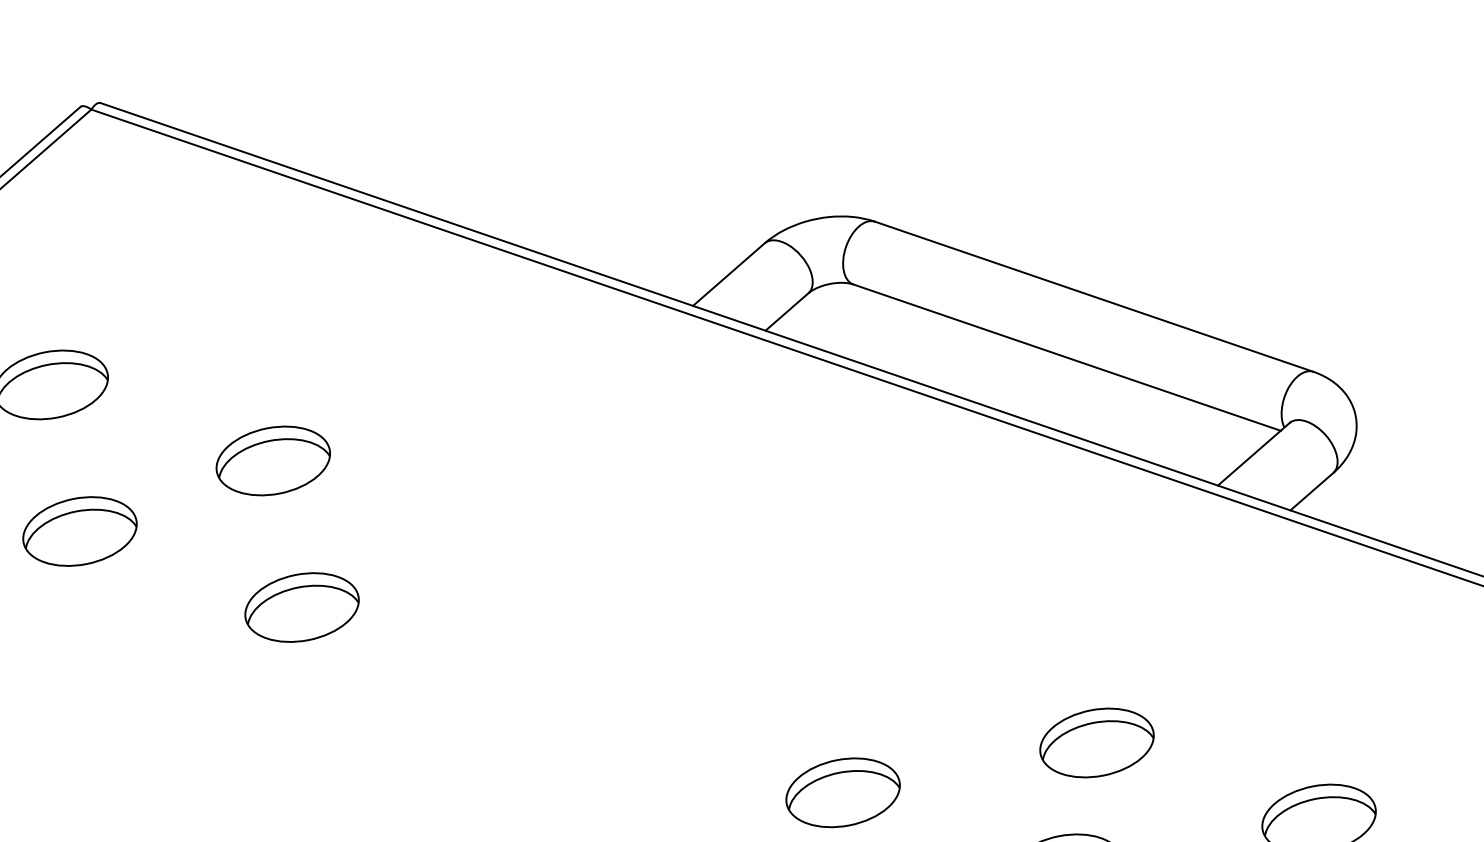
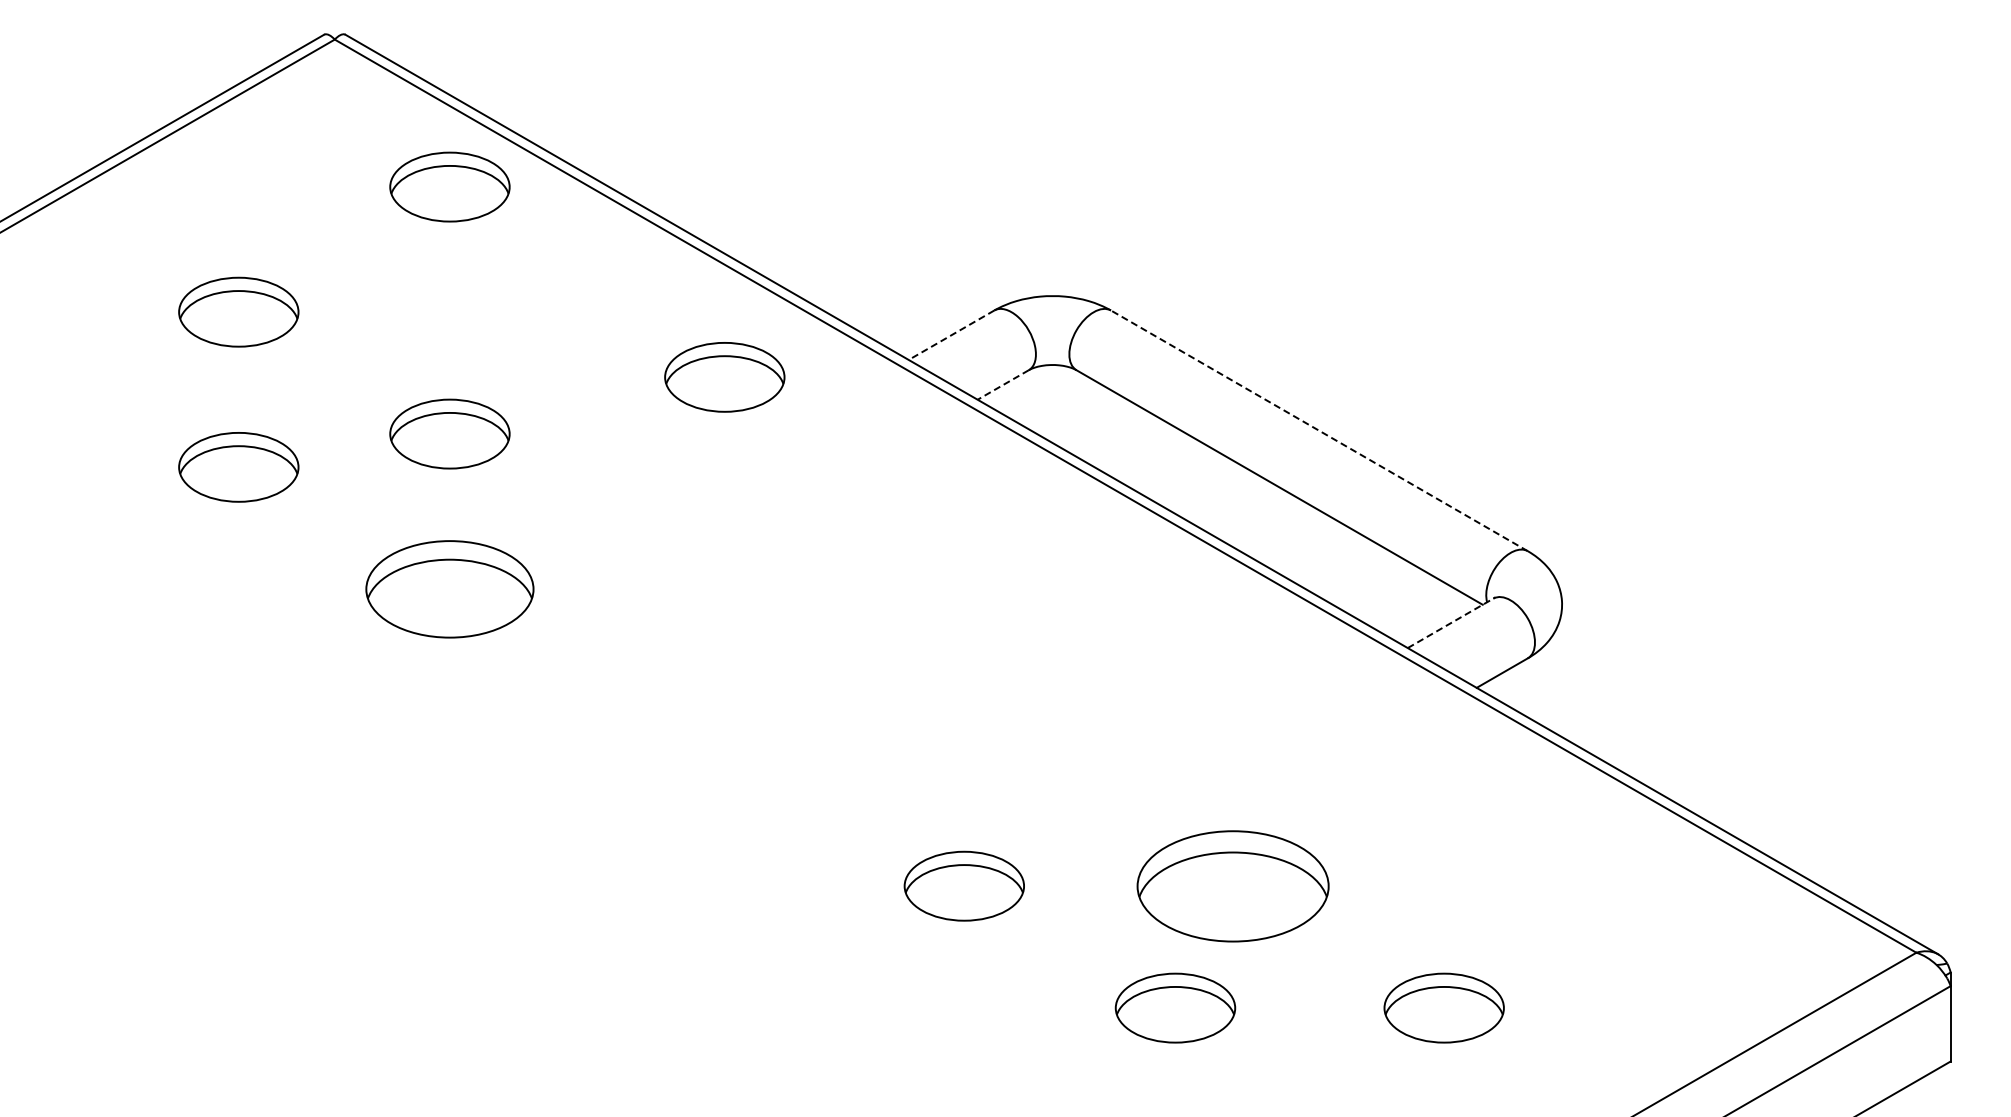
part: (227, 227) -> (449, 186), added
line: (728, 274) -> (951, 335), solid -> dashed
line: (1094, 296) -> (1319, 430), solid -> dashed
line: (787, 311) -> (1003, 384), solid -> dashed
part: (522, 356) -> (724, 377), added
line: (1254, 454) -> (1451, 623), solid -> dashed
part: (301, 606) -> (449, 588), size x1.4
part: (1096, 742) -> (1232, 885), size x1.6

